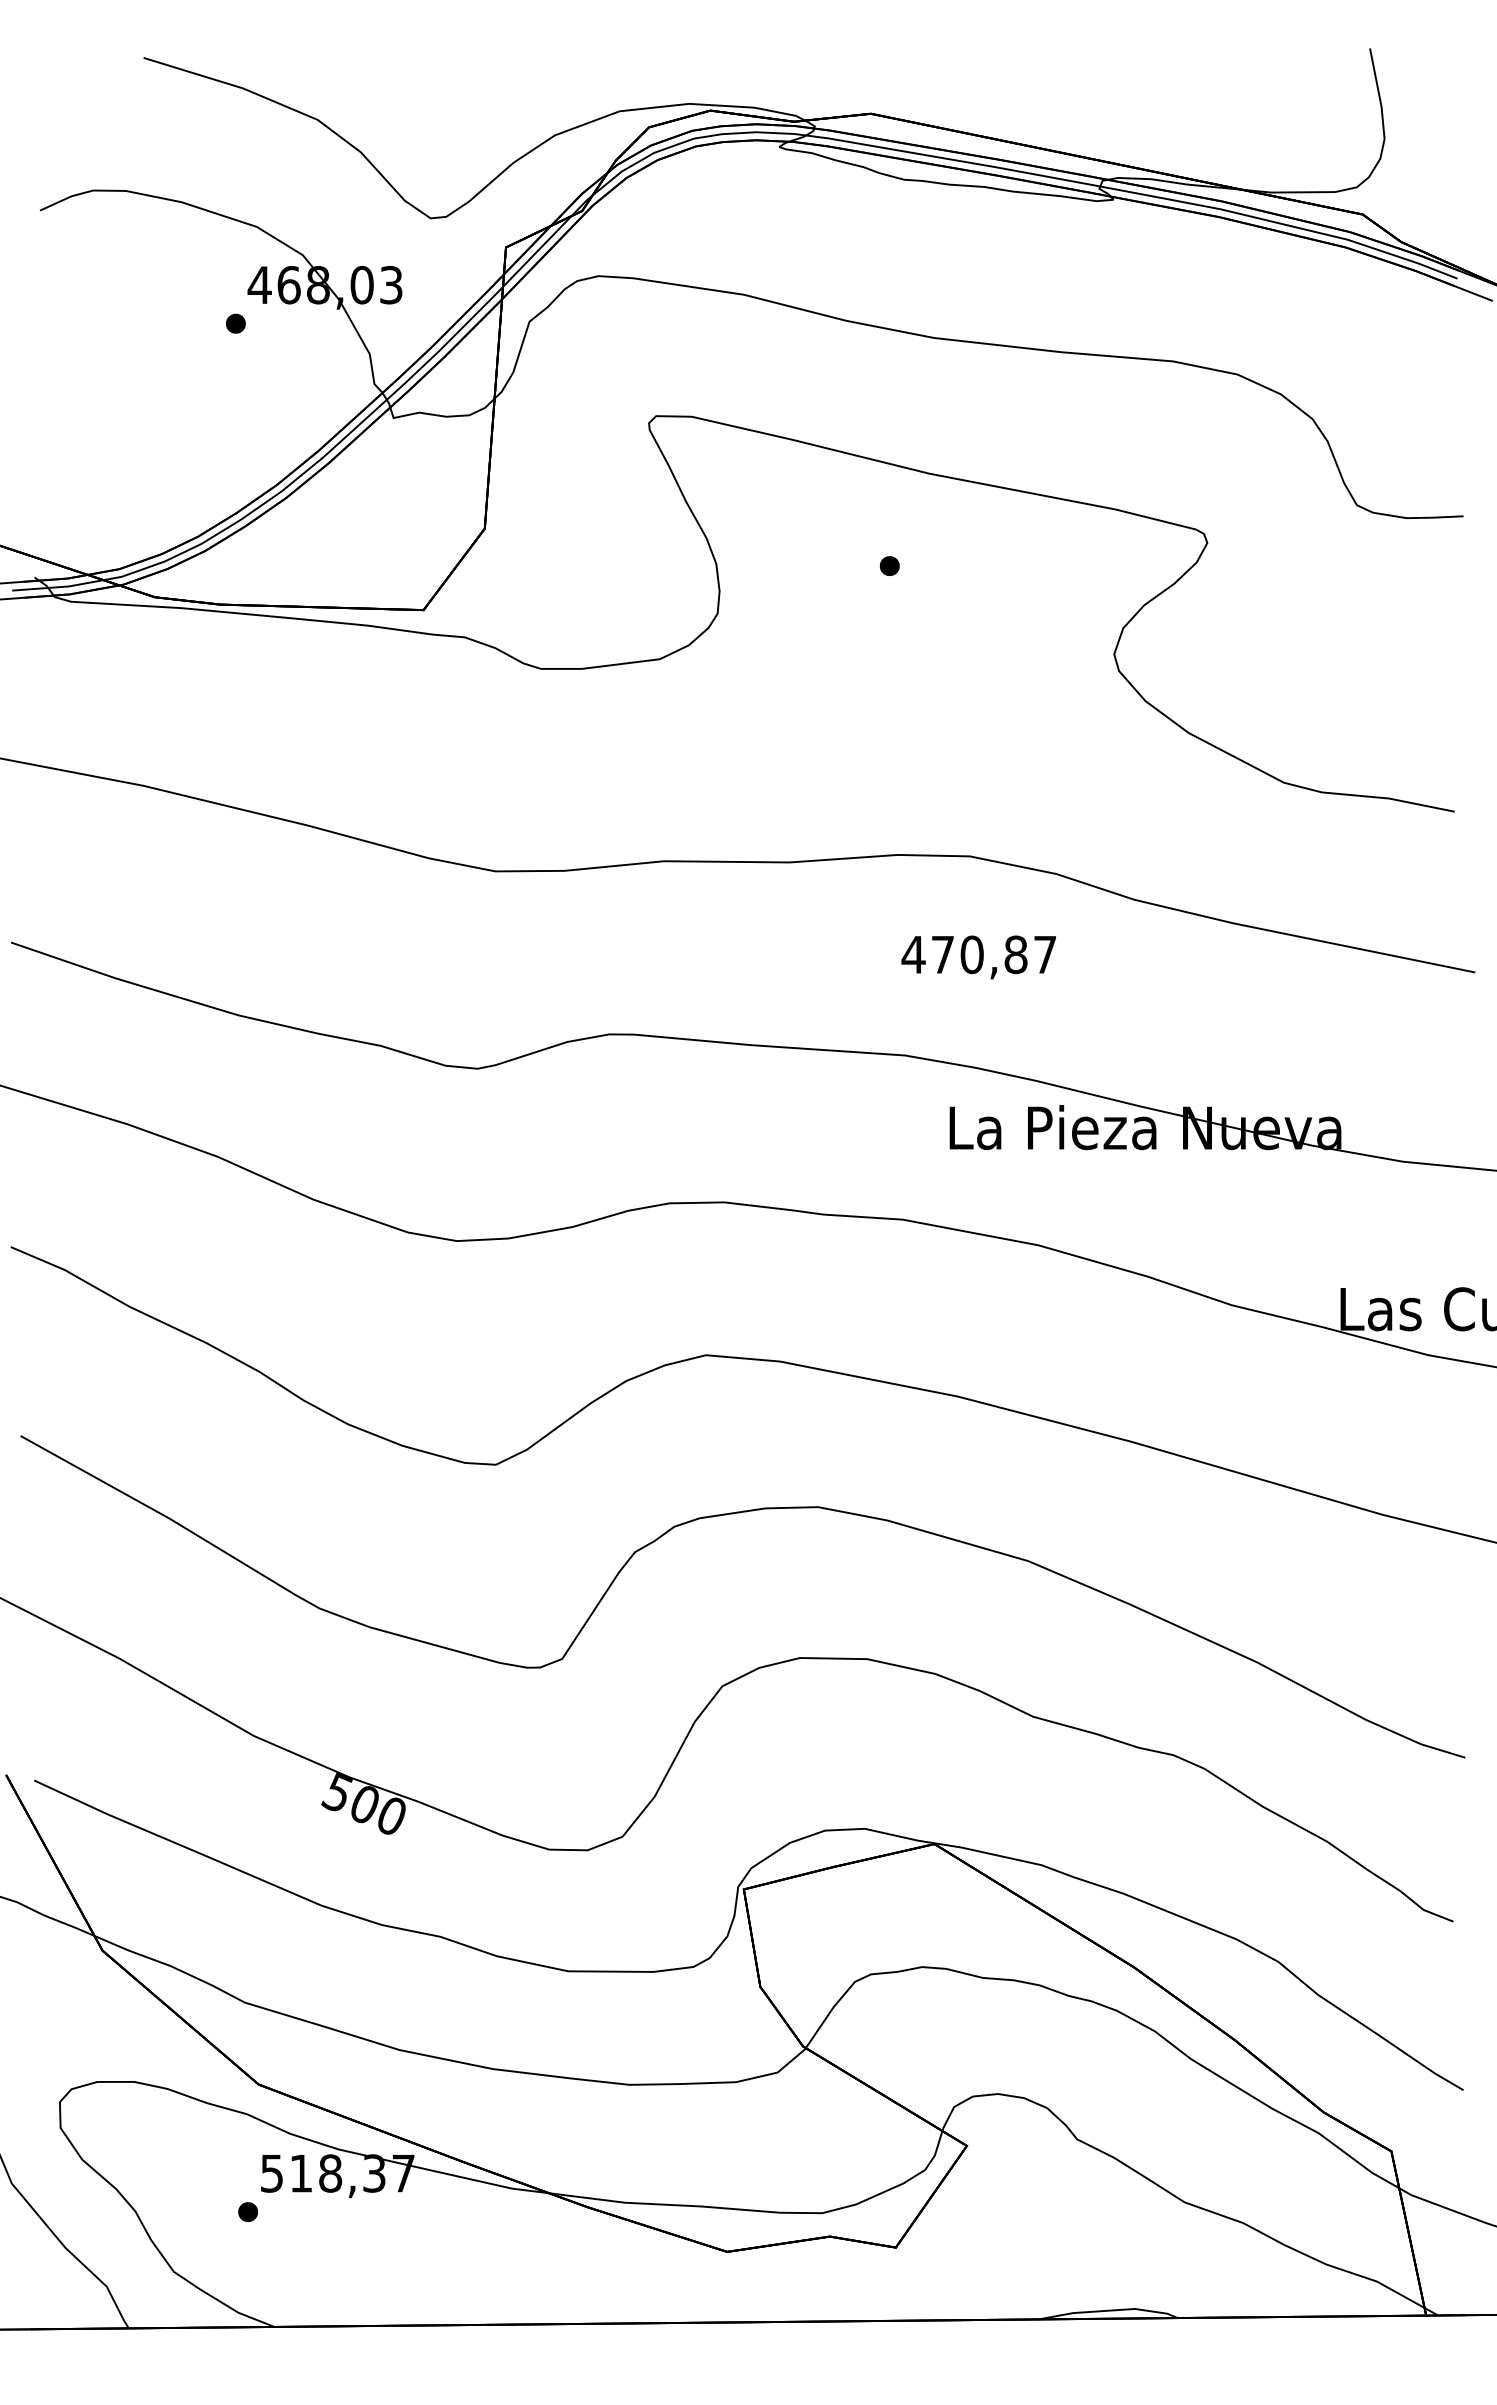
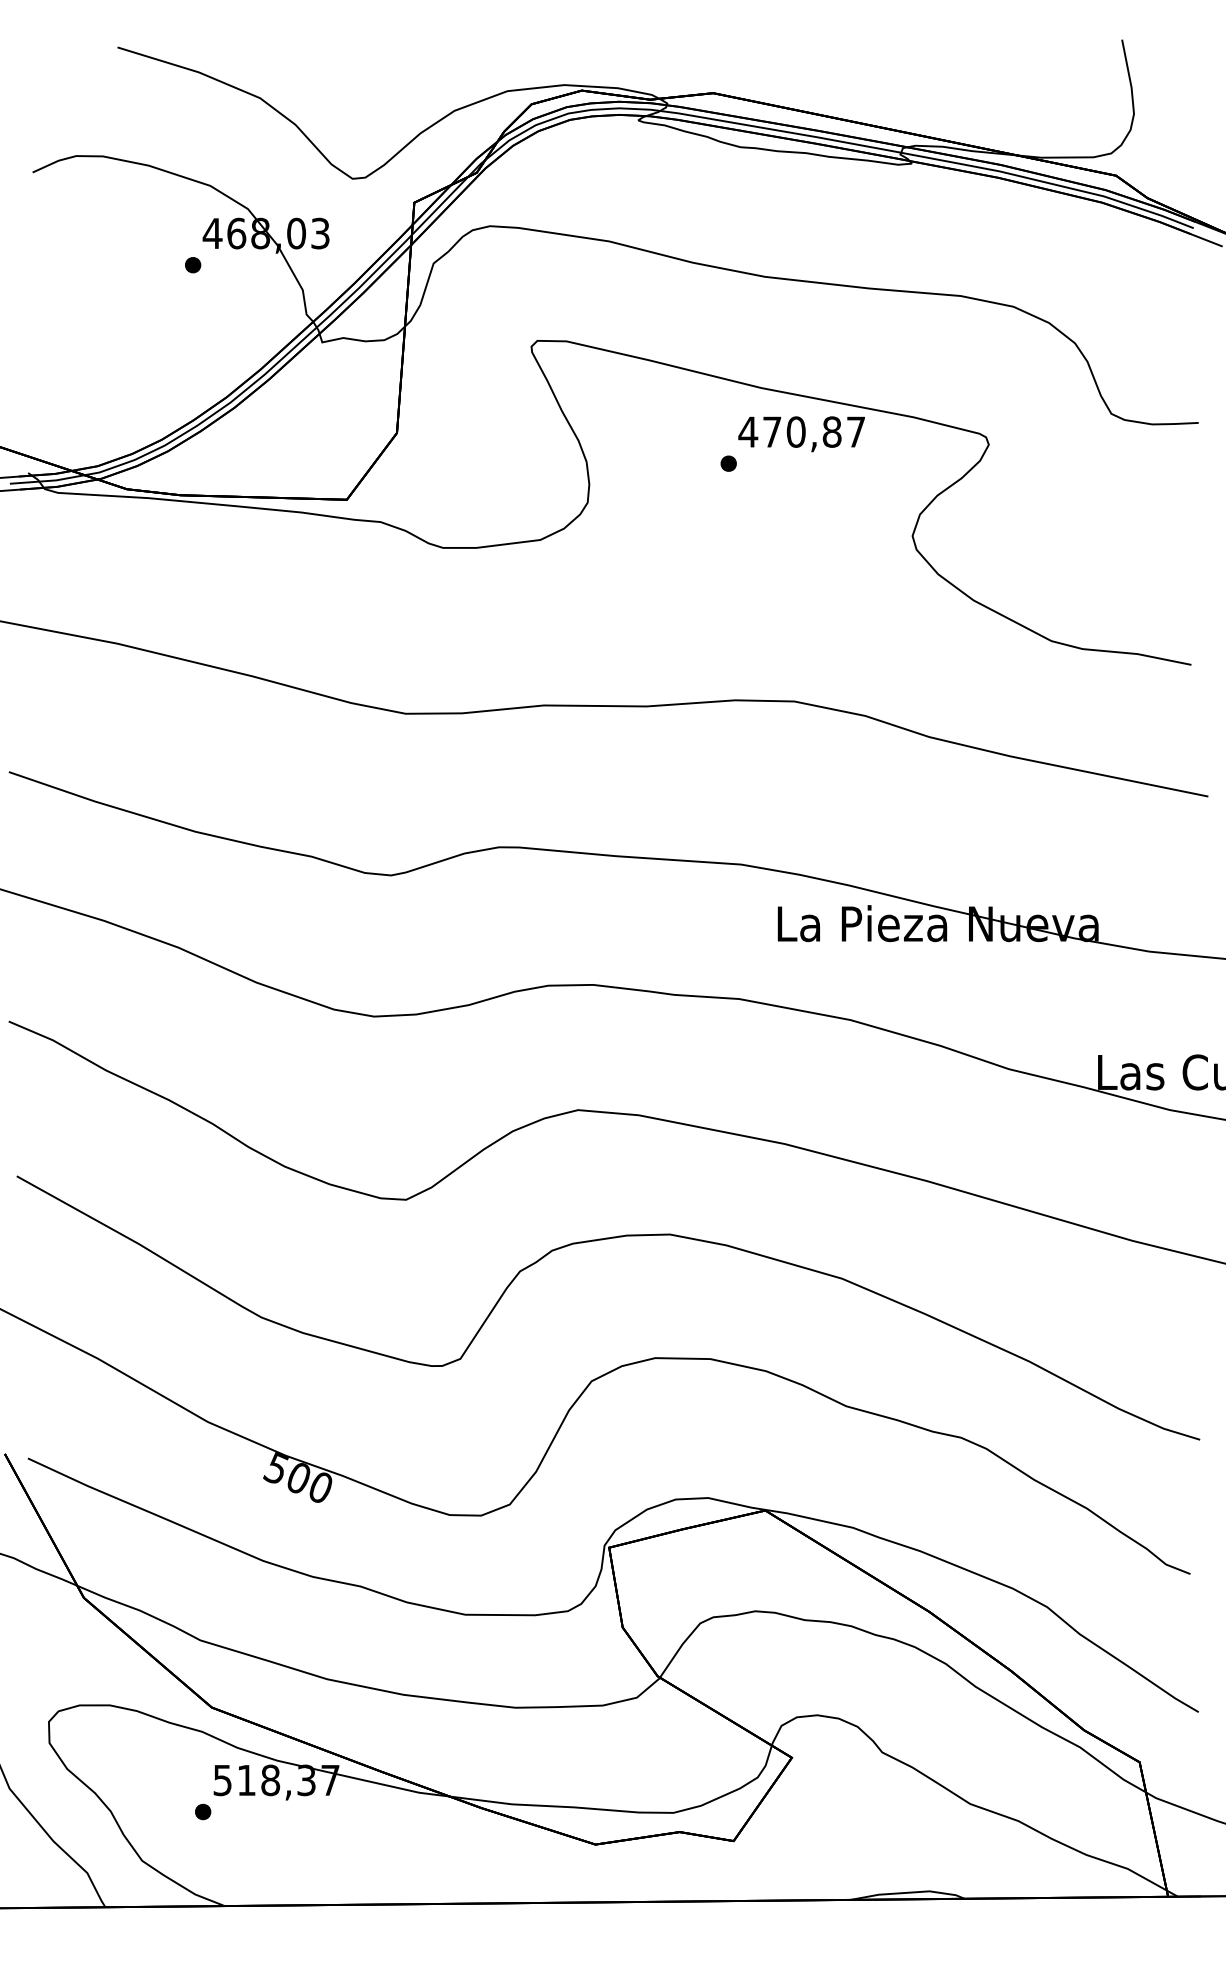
text: (978, 957) -> (801, 434), moved

